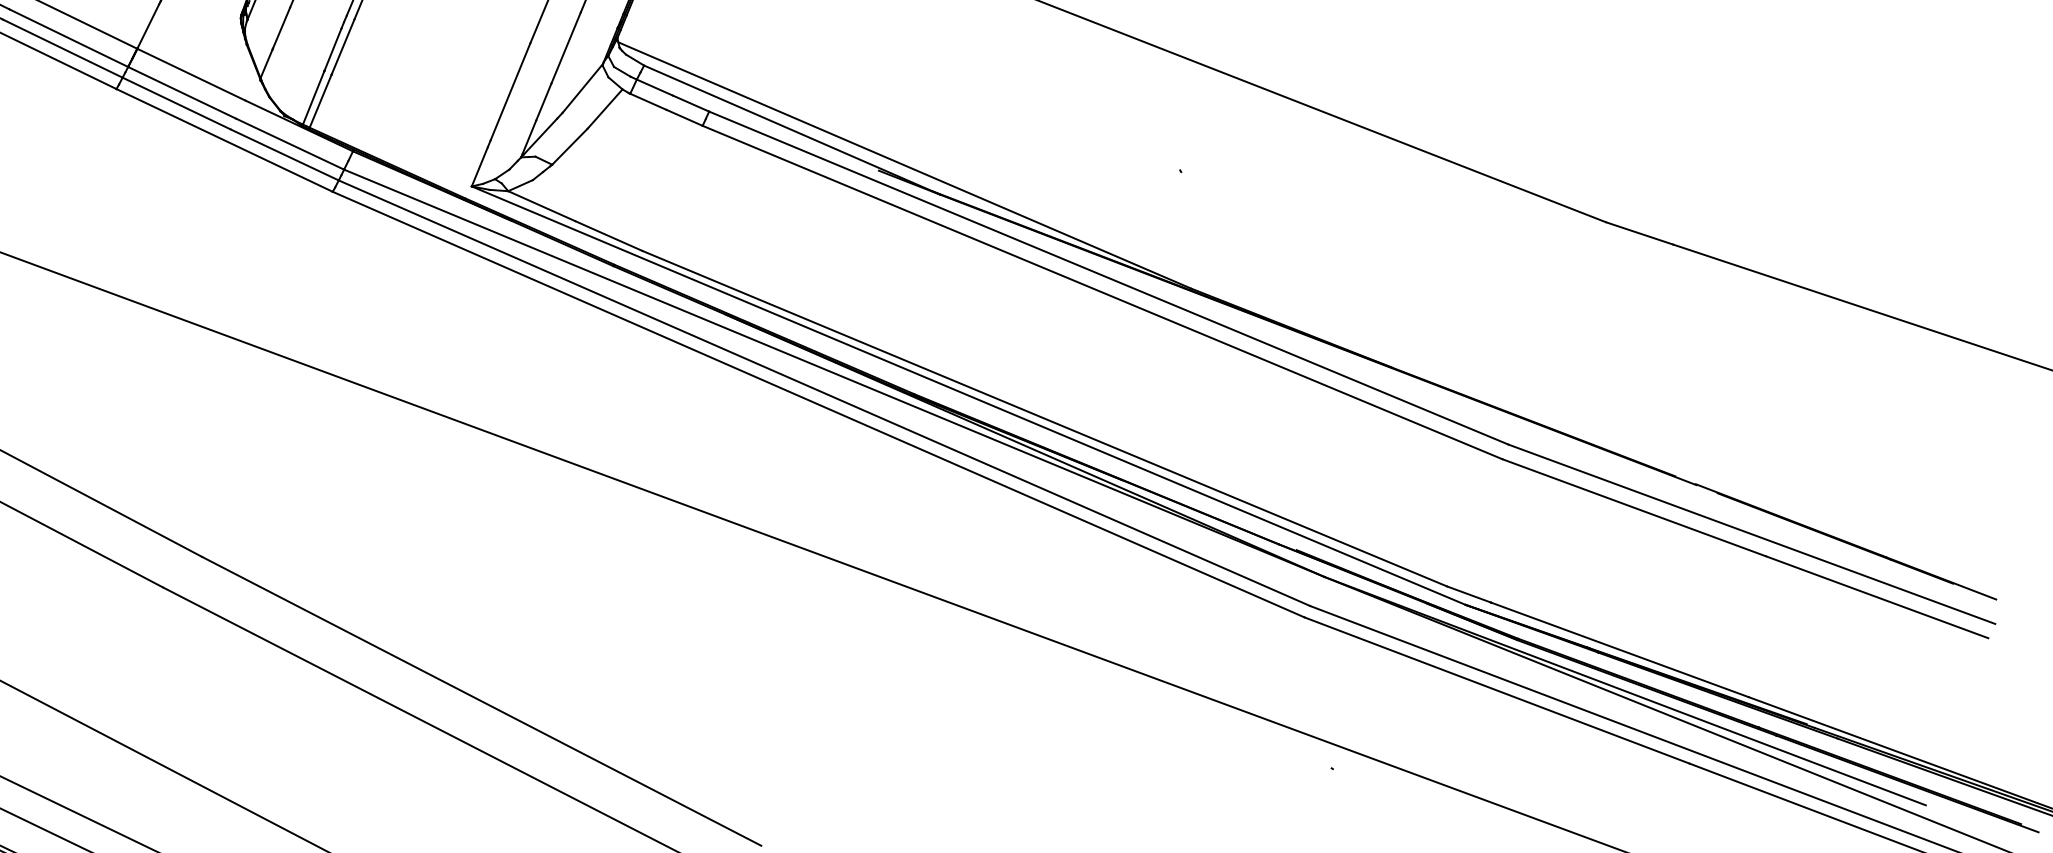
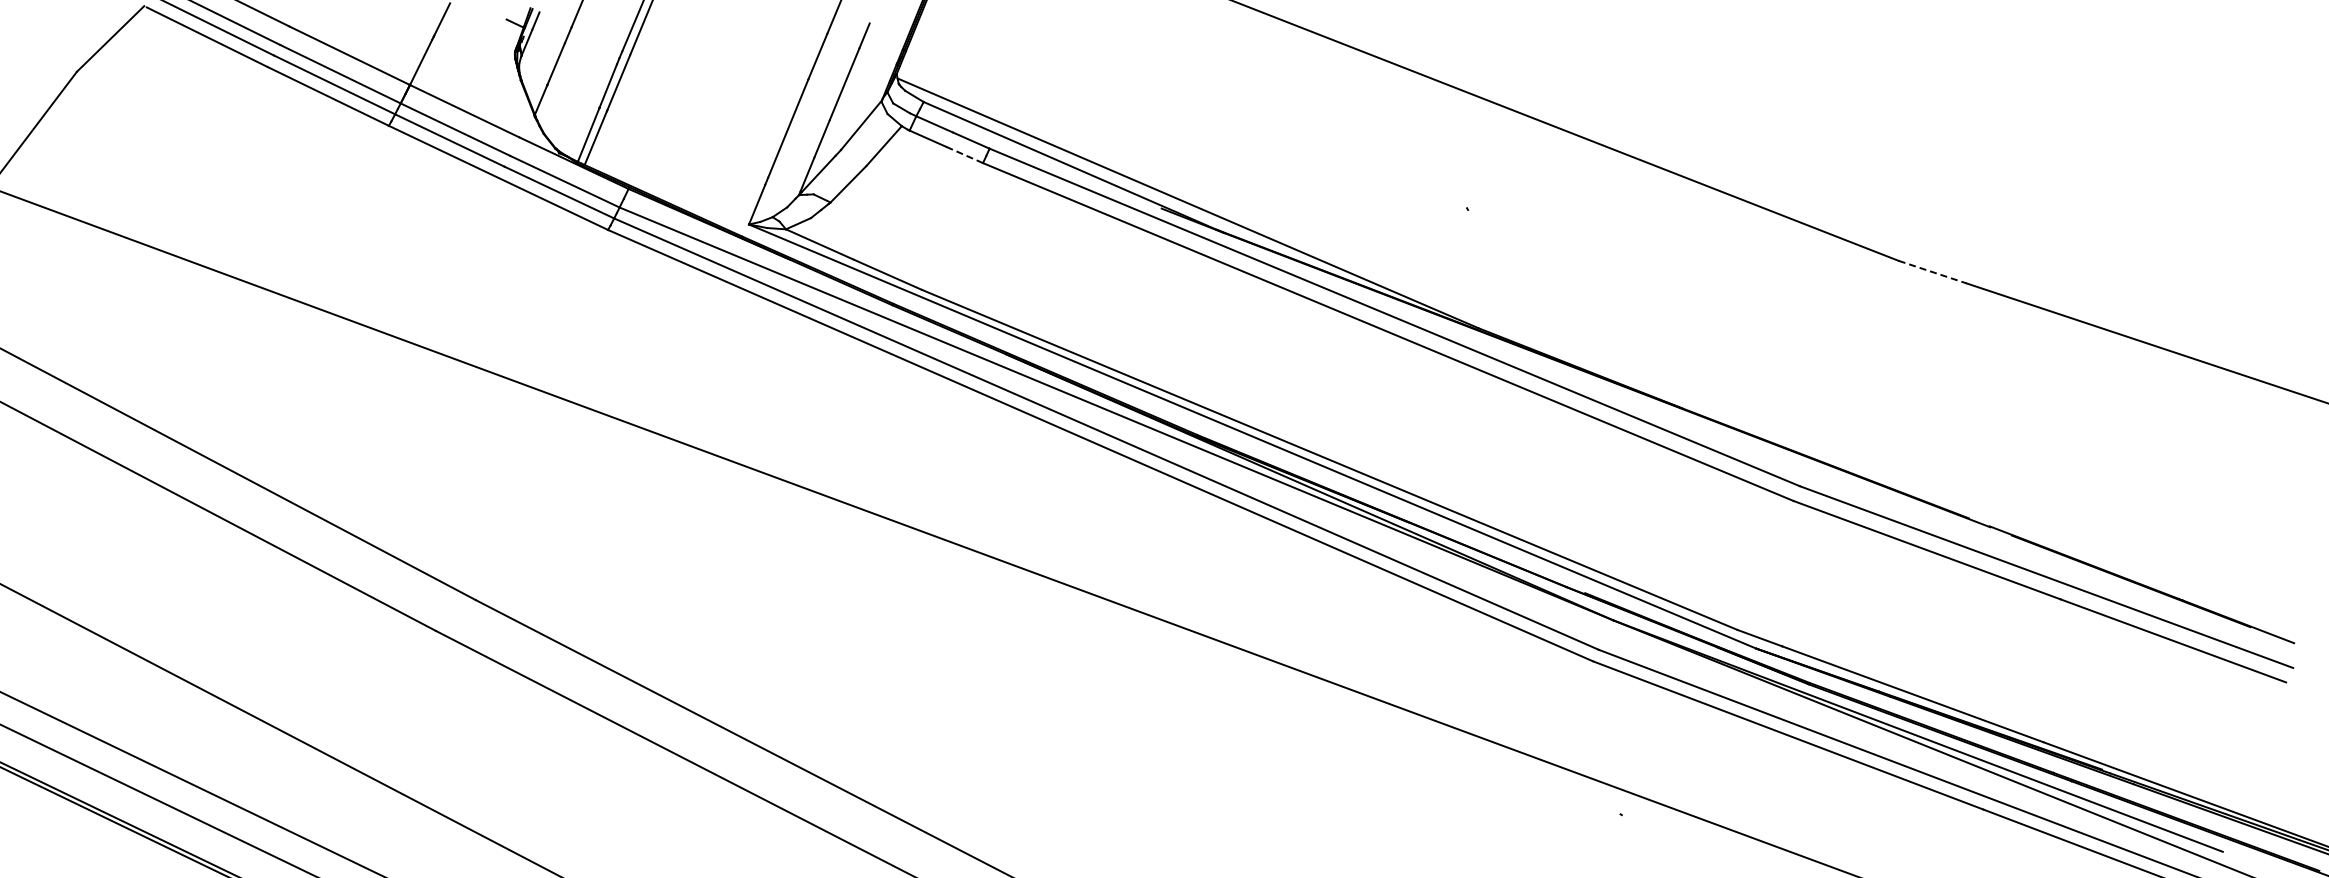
line: (684, 117) -> (964, 154), solid -> dashed
line: (1639, 233) -> (1932, 272), solid -> dashed

